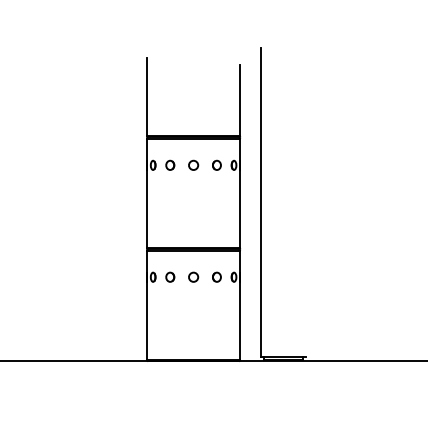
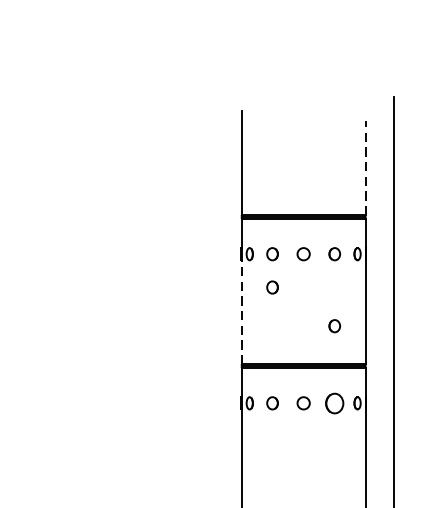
line: (240, 100) -> (366, 167), solid -> dashed
part: (170, 189) -> (272, 286), added
line: (146, 208) -> (240, 311), solid -> dashed
part: (216, 218) -> (334, 325), added
part: (216, 276) -> (334, 402), size x1.6

